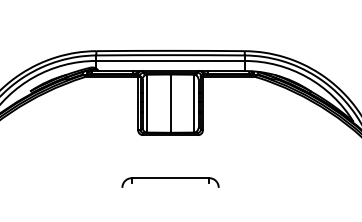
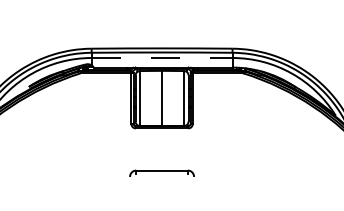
line: (170, 61) -> (162, 58), solid -> dashed
part: (169, 182) -> (161, 173), size x0.7

